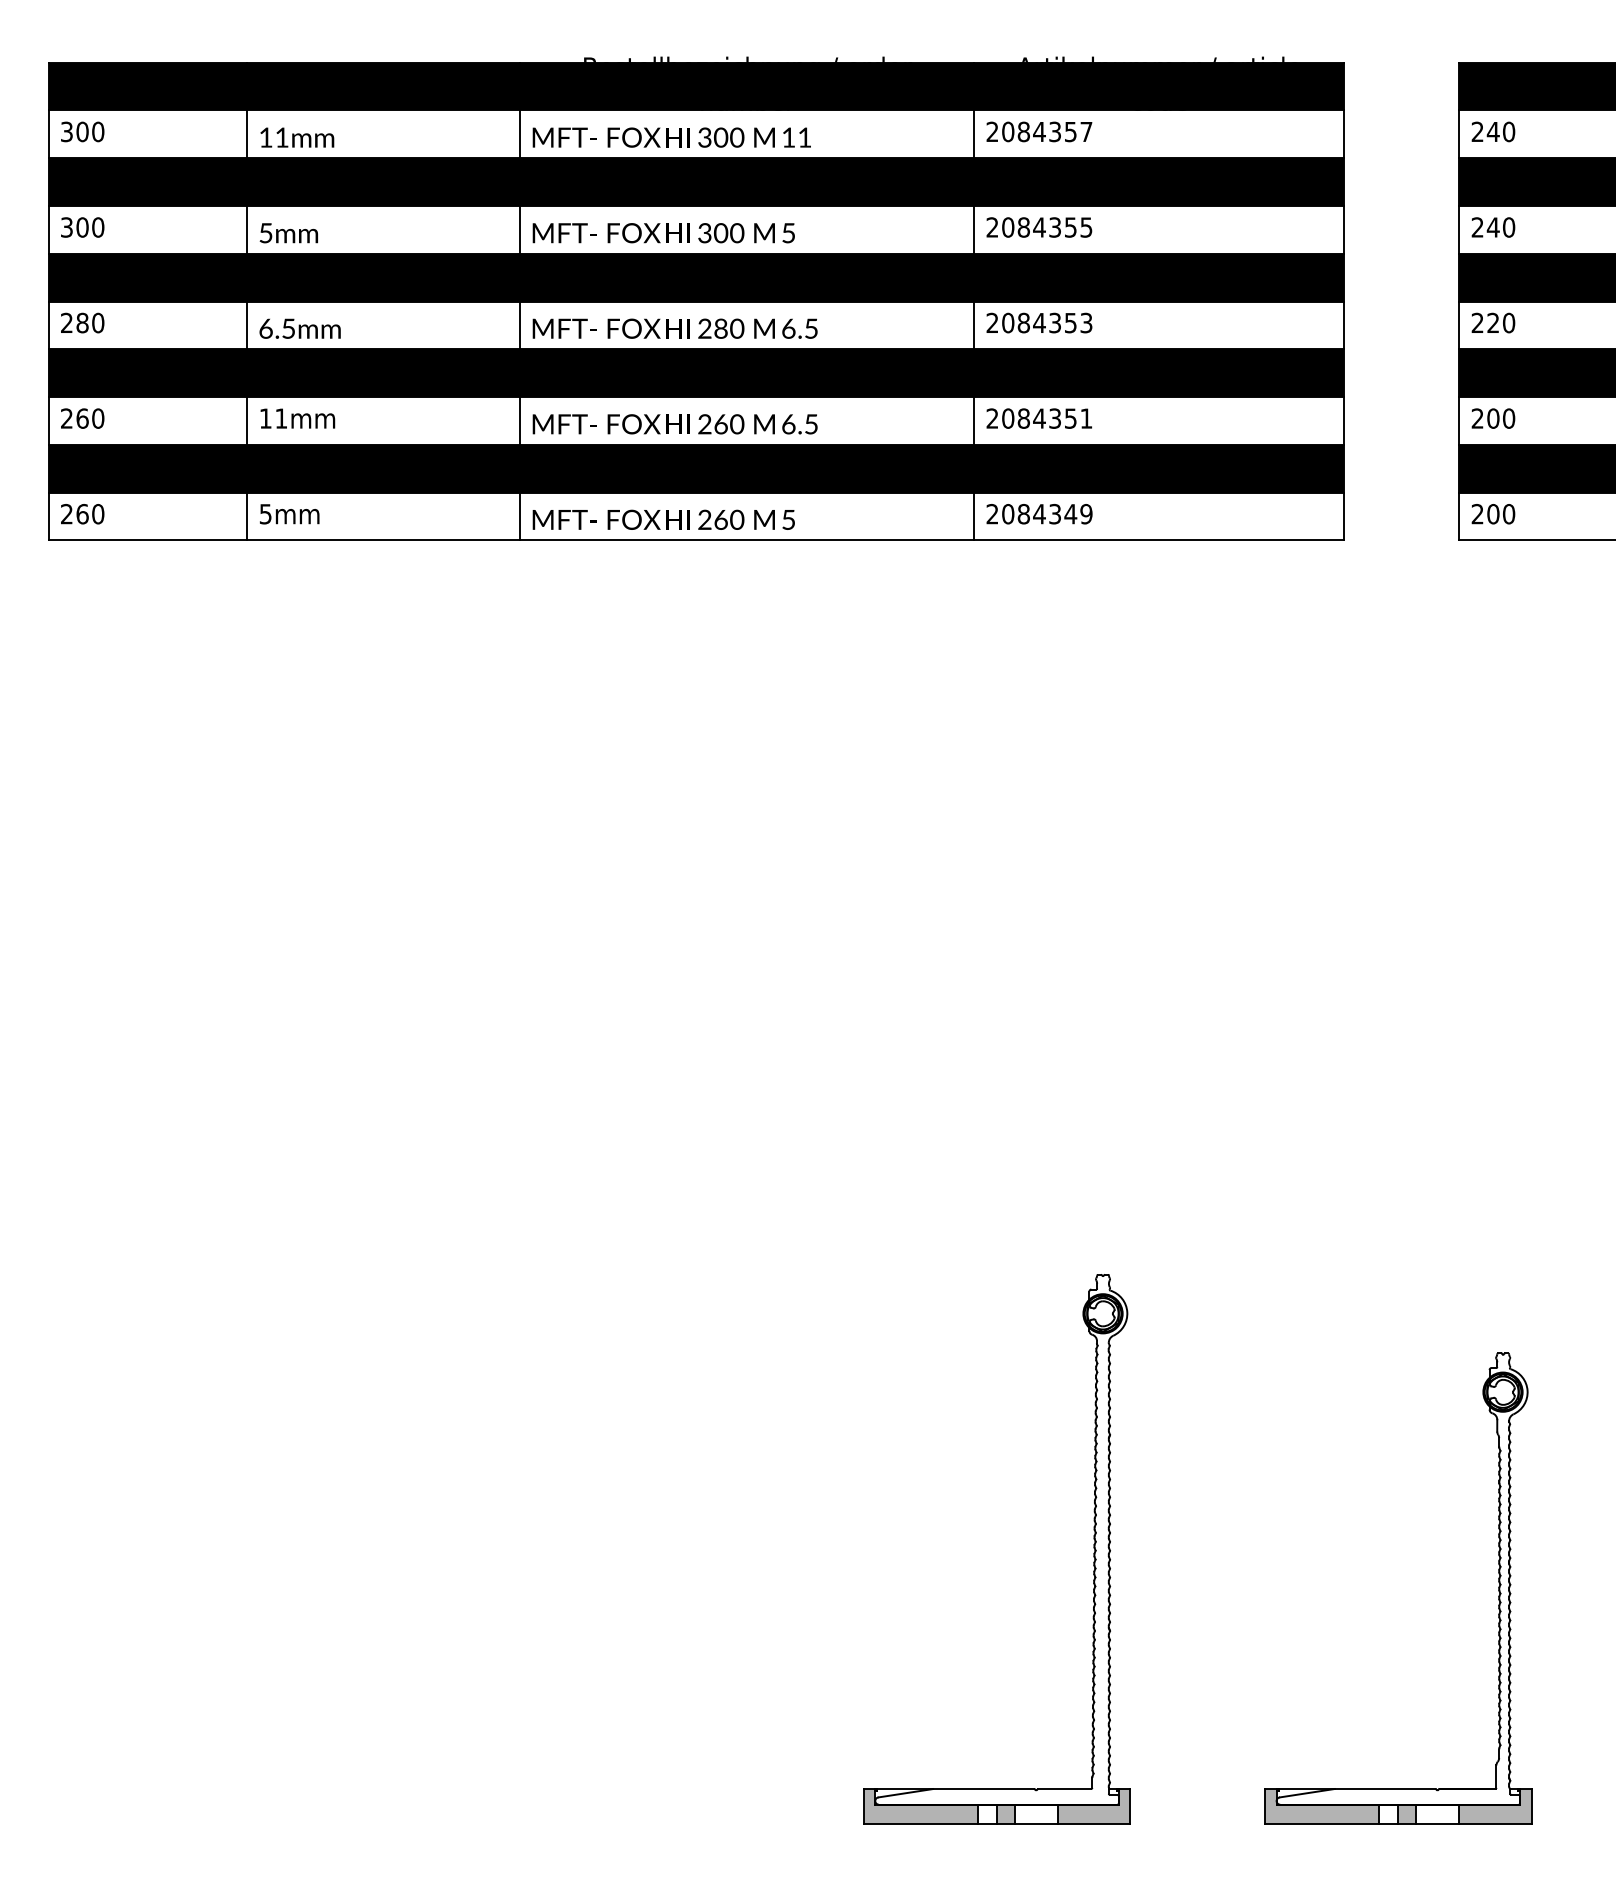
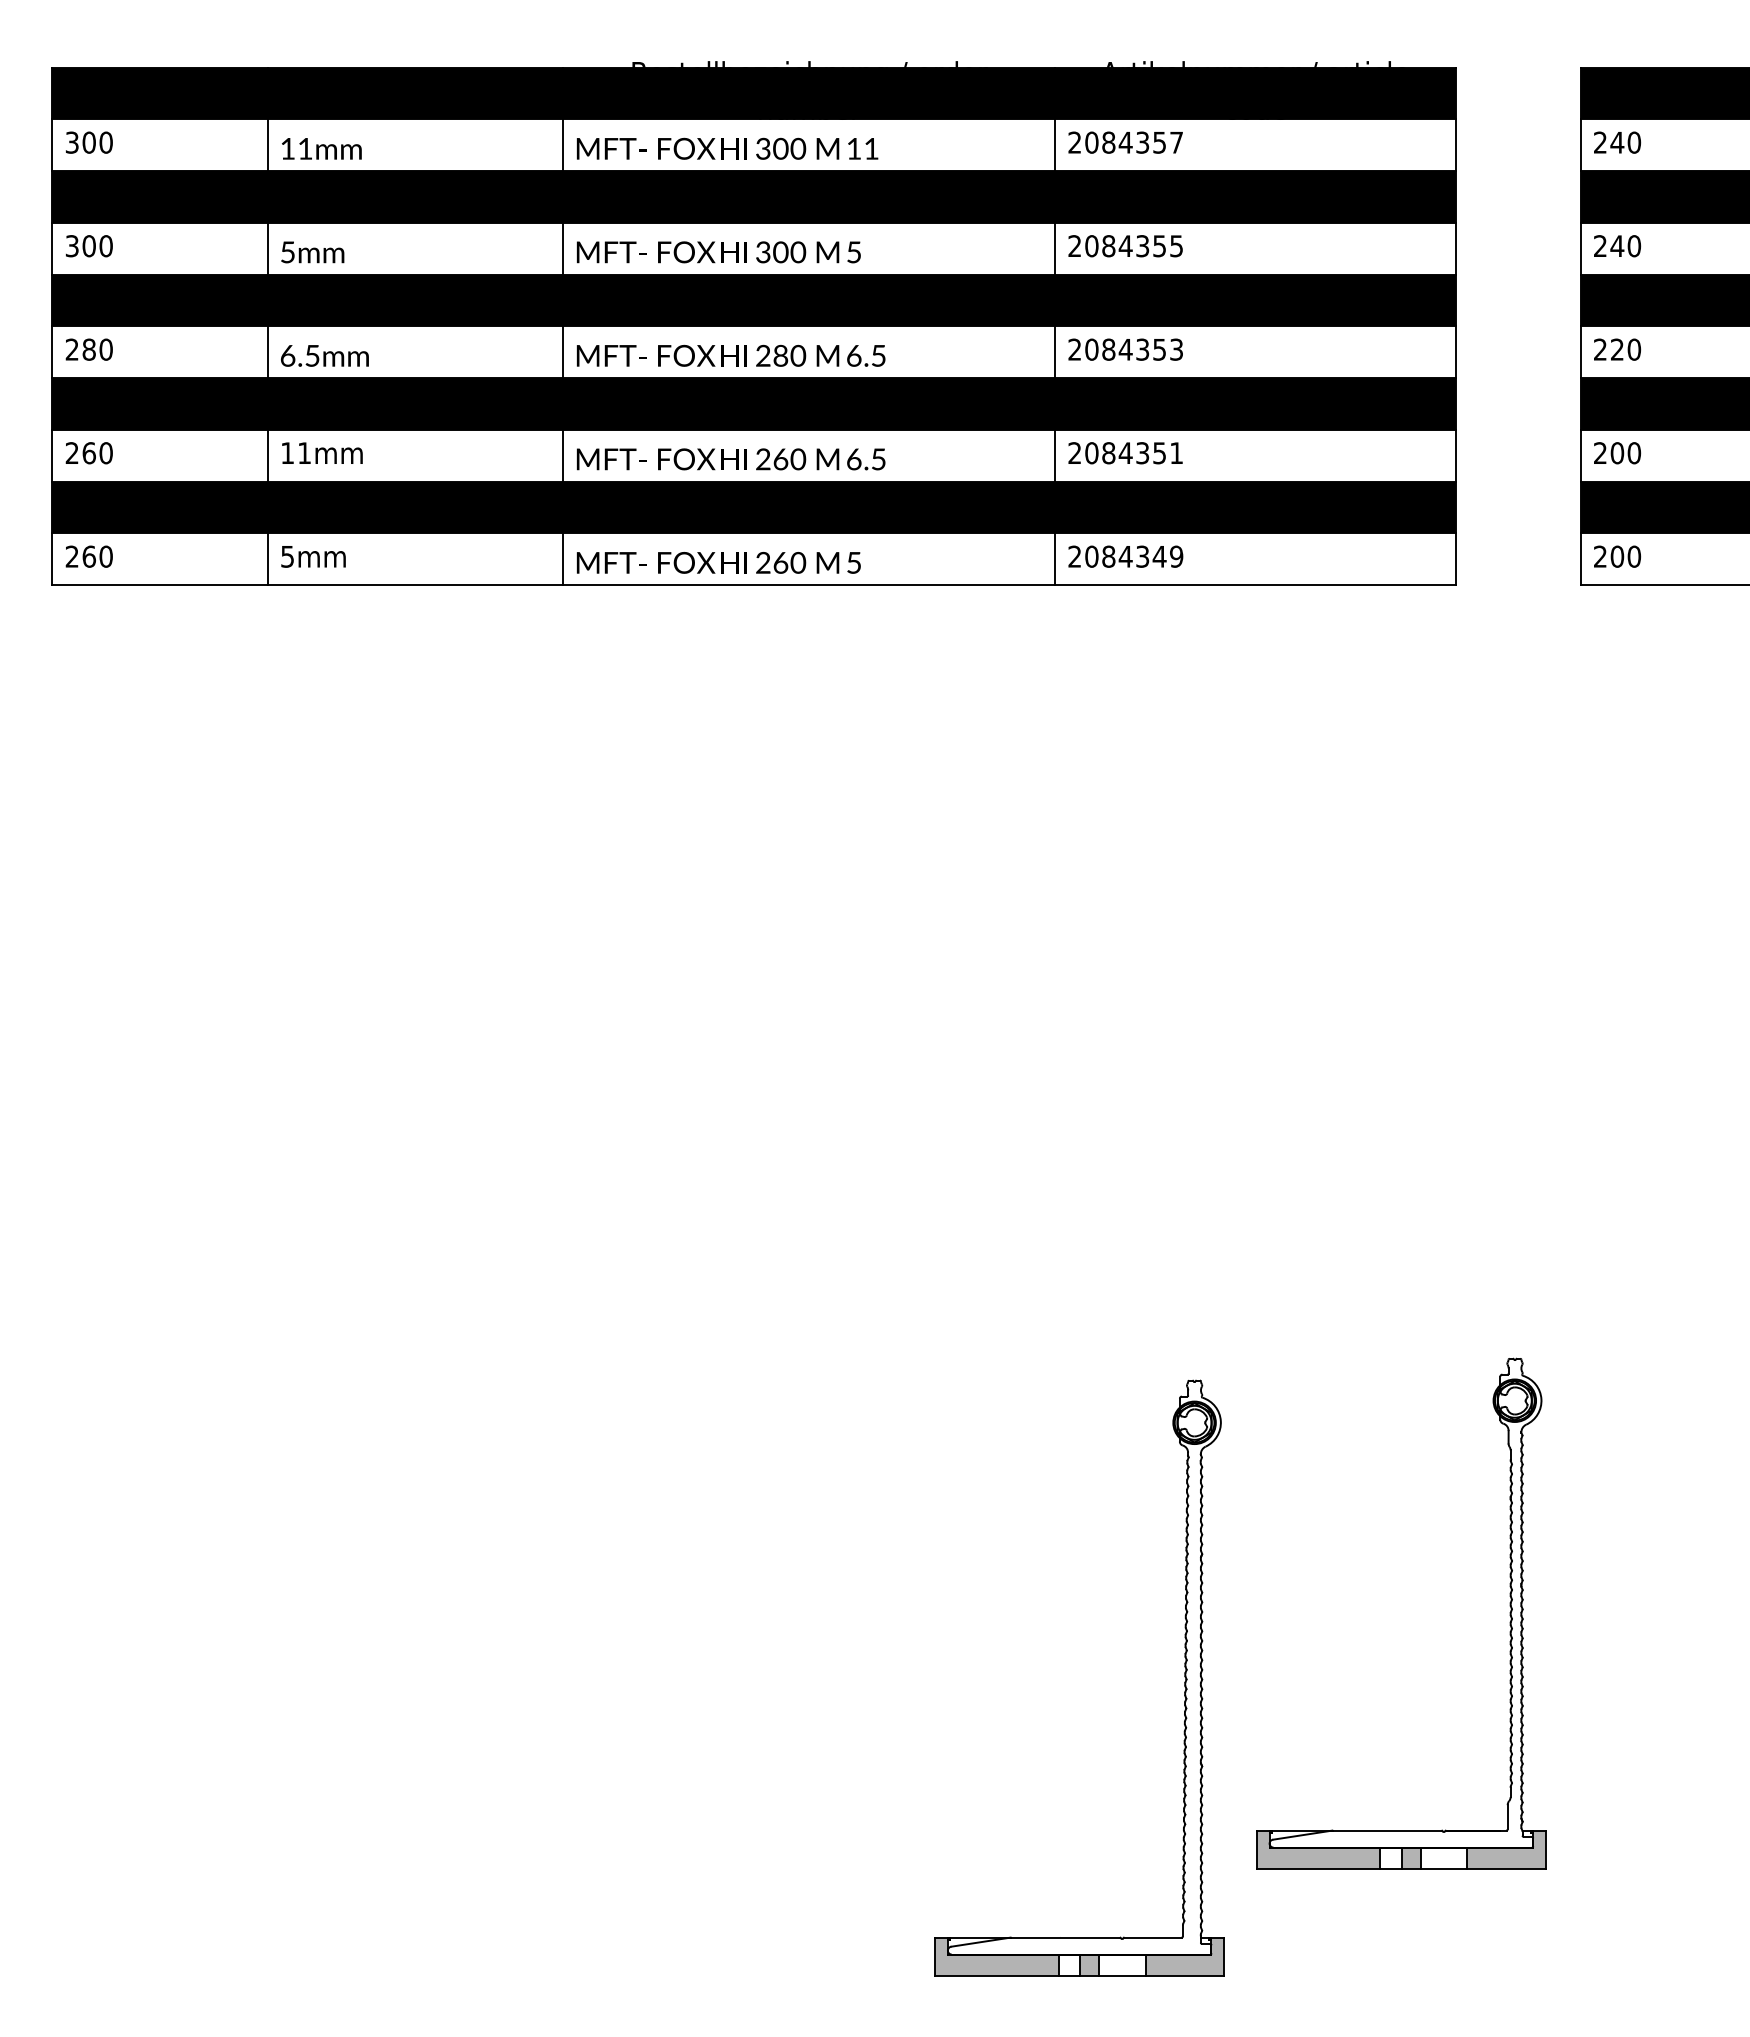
part: (1498, 1588) -> (1509, 1613), moved

